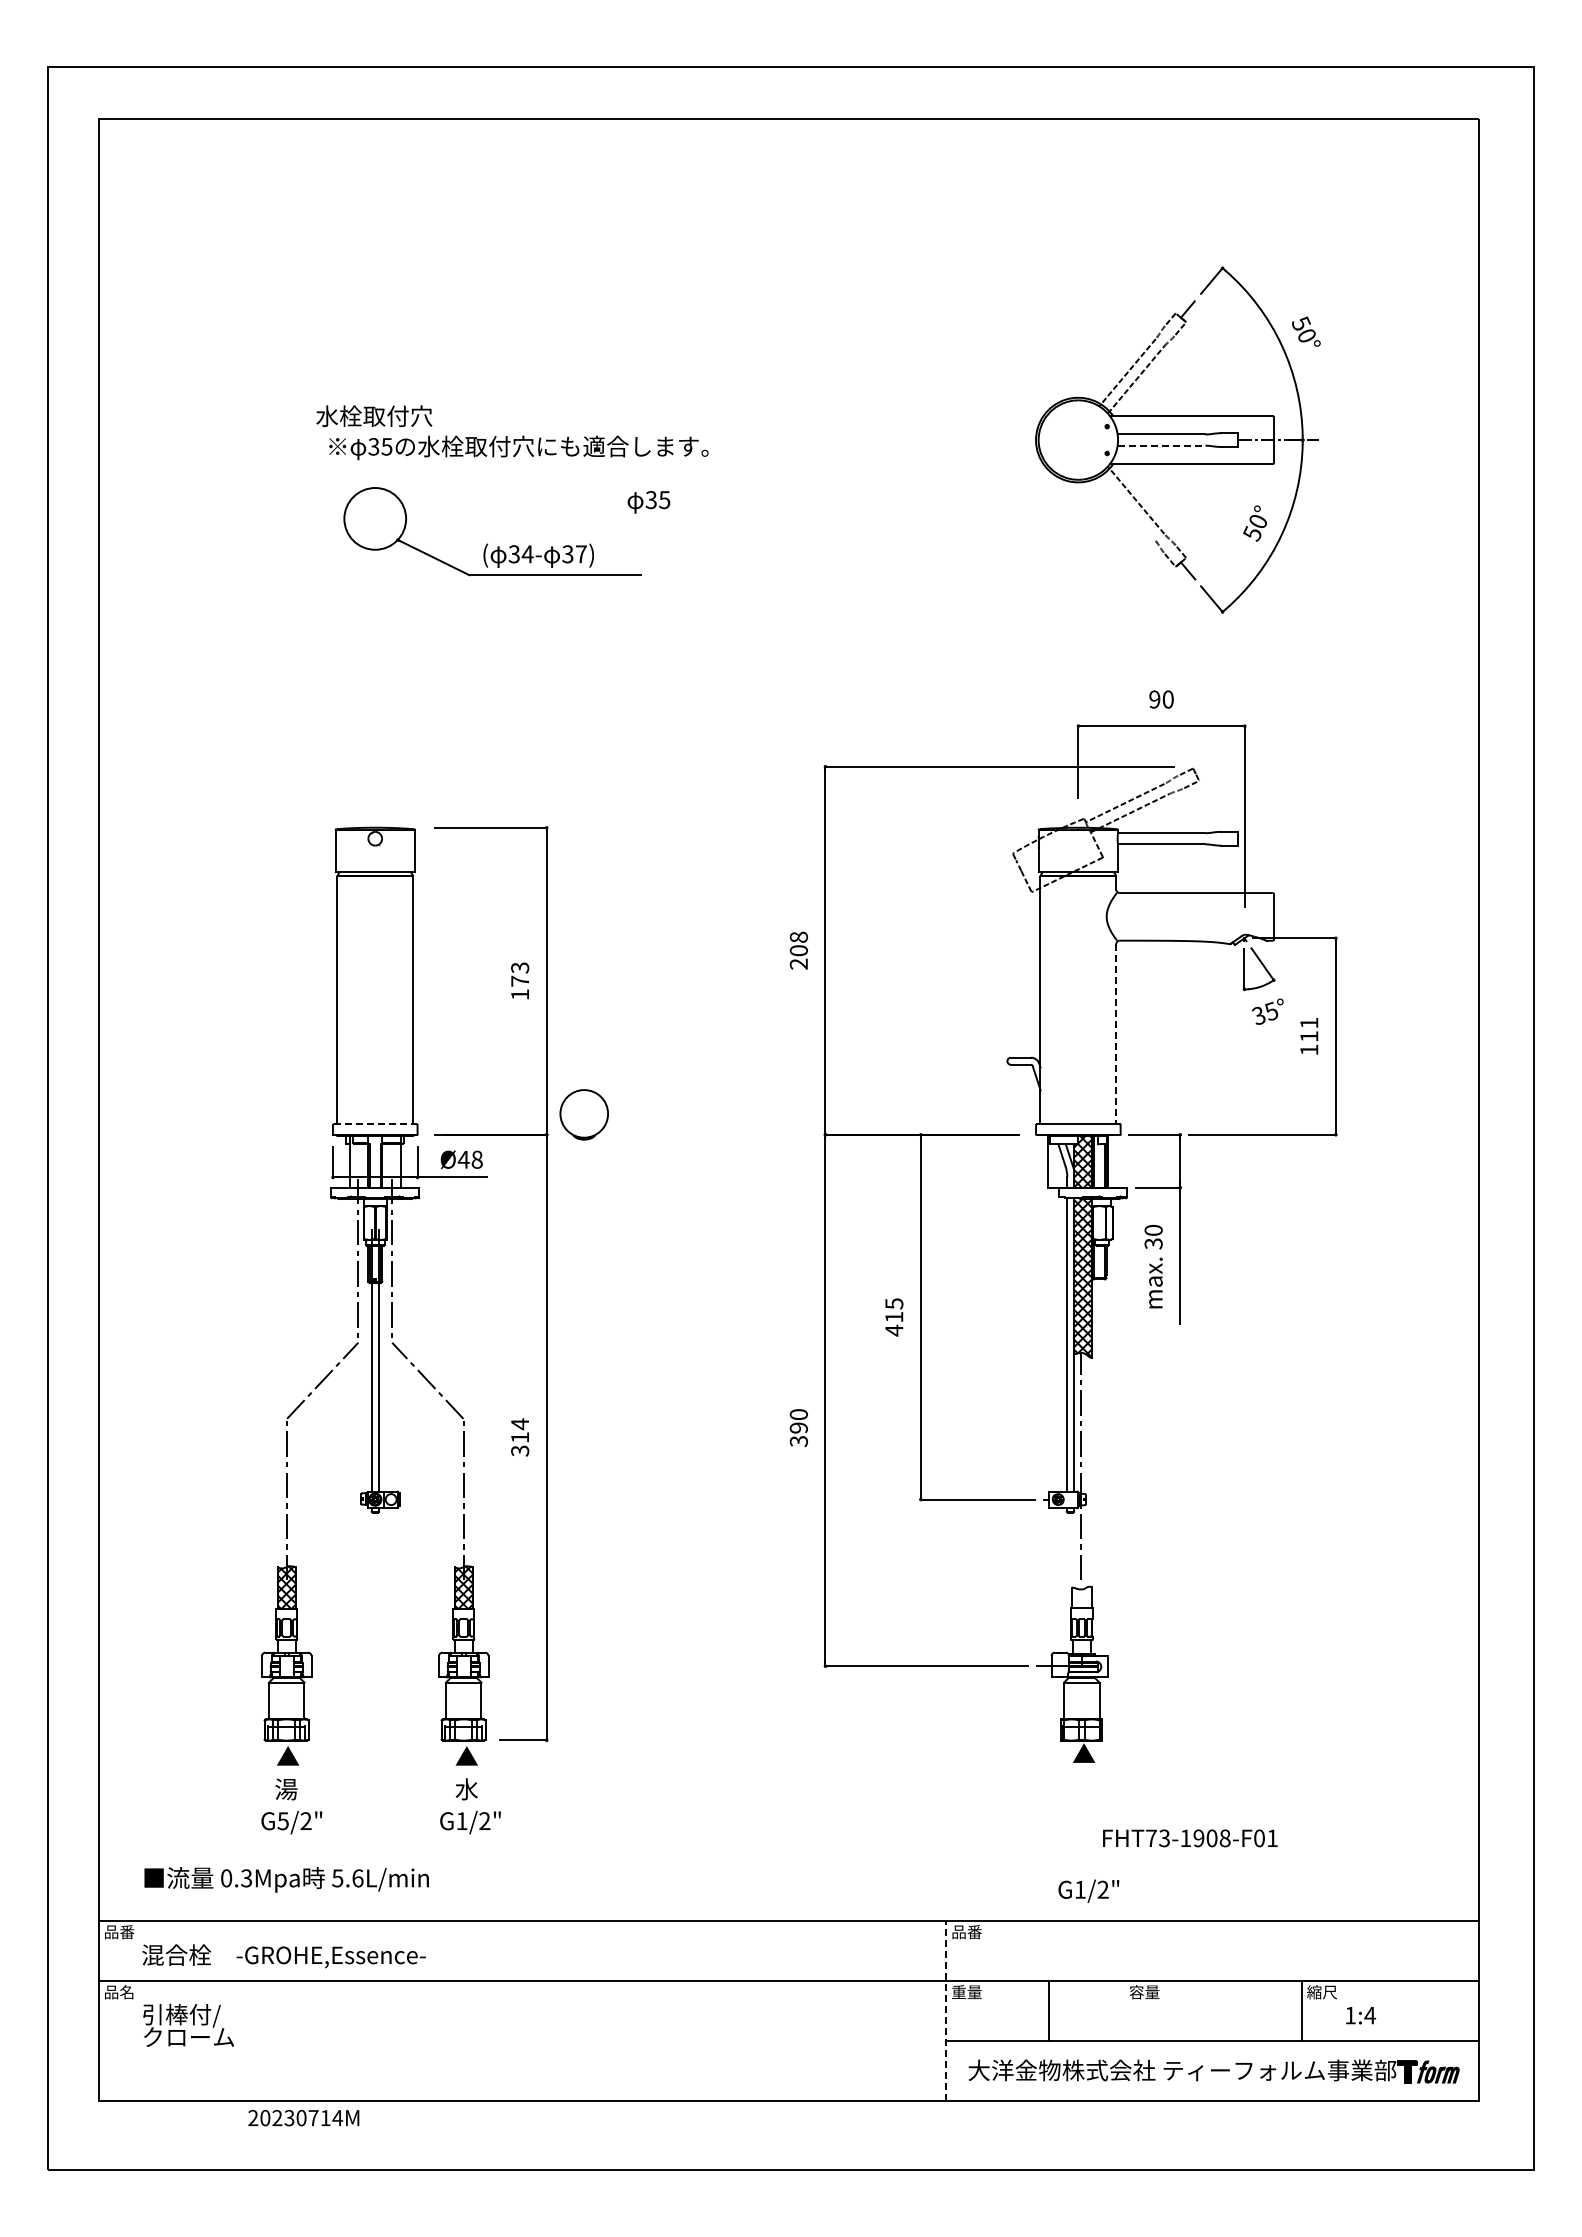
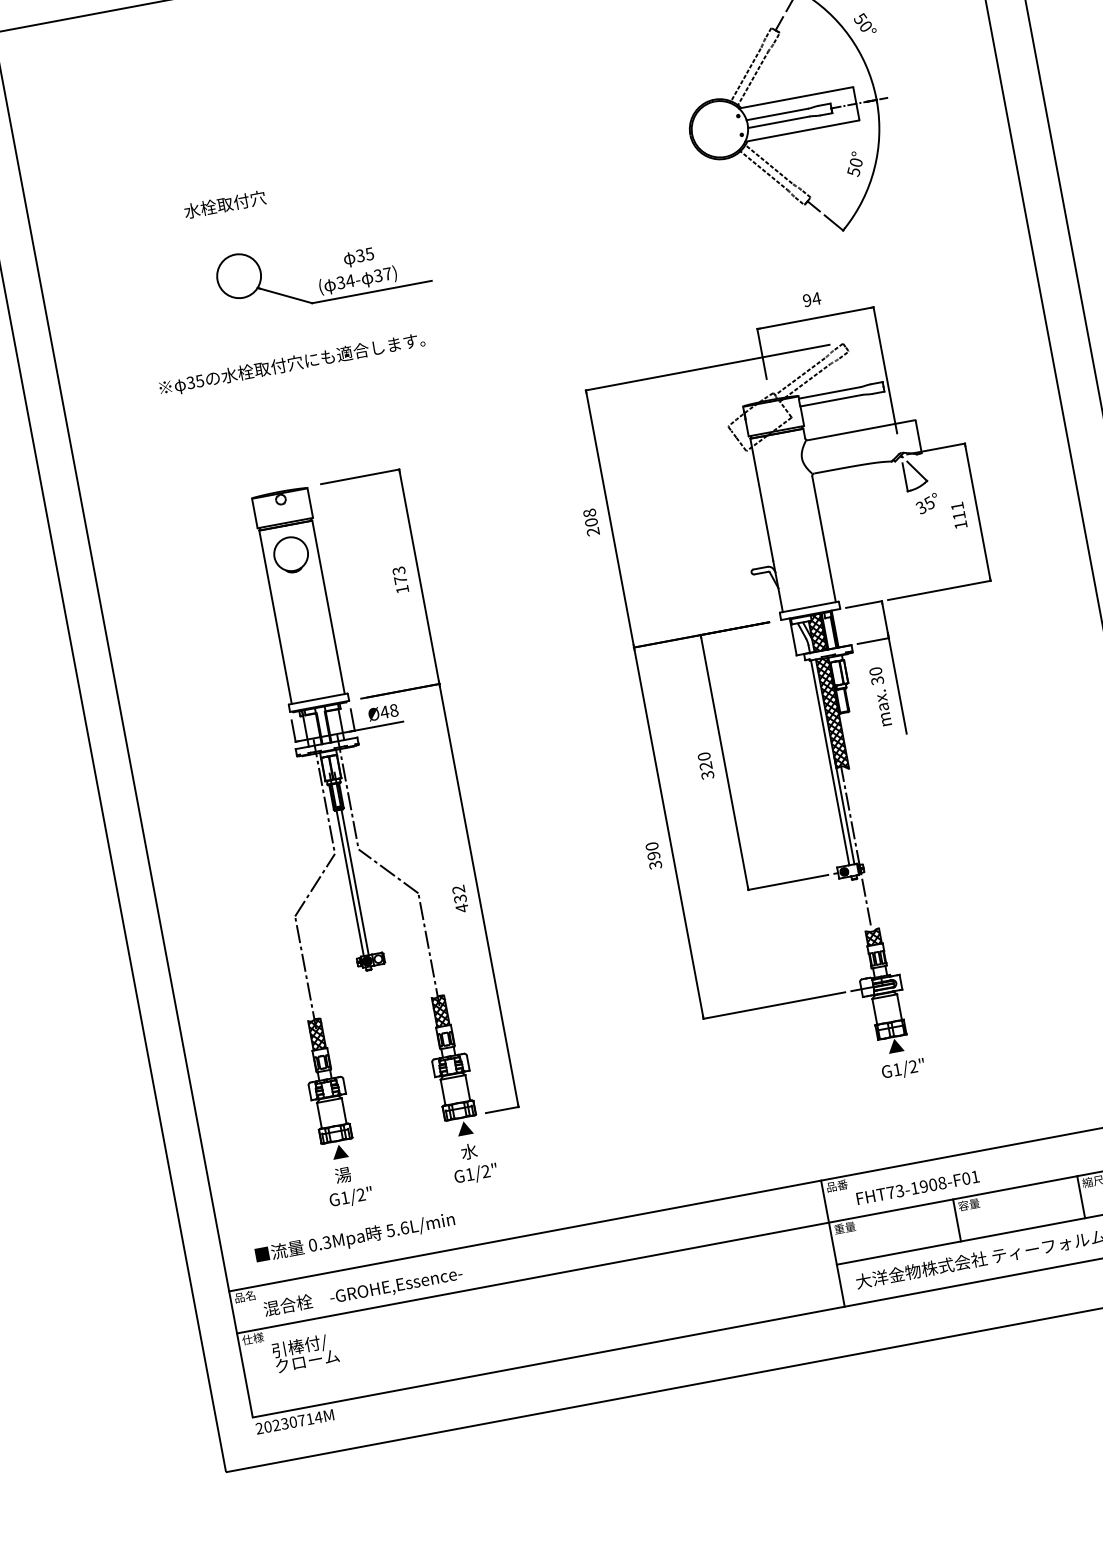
line: (1161, 445) -> (778, 122), dashed -> solid
text: (518, 447) -> (291, 364), moved
text: (648, 502) -> (358, 257), moved
line: (1127, 507) -> (763, 169), added
text: (1168, 699) -> (816, 298), 90 -> 94
line: (1116, 1034) -> (824, 539), dashed -> solid
part: (583, 1114) -> (290, 554), moved
line: (375, 1124) -> (318, 699), dashed -> solid
text: (894, 1317) -> (706, 766), 415 -> 320
text: (520, 1437) -> (460, 898), 314 -> 432
hatch: (1081, 1597) -> (873, 937), added
text: (282, 1821) -> (344, 1198), G5/2" -> G1/2"
text: (1190, 1838) -> (918, 1187), moved
text: (1088, 1890) -> (903, 1069), moved
text: (127, 1931) -> (250, 1295), 品番 -> 品名
text: (119, 1992) -> (253, 1338), 品名 -> 仕様
line: (946, 2010) -> (833, 1243), dashed -> solid
line: (1048, 2010) -> (956, 1220), moved
text: (303, 2118) -> (294, 1422), moved

